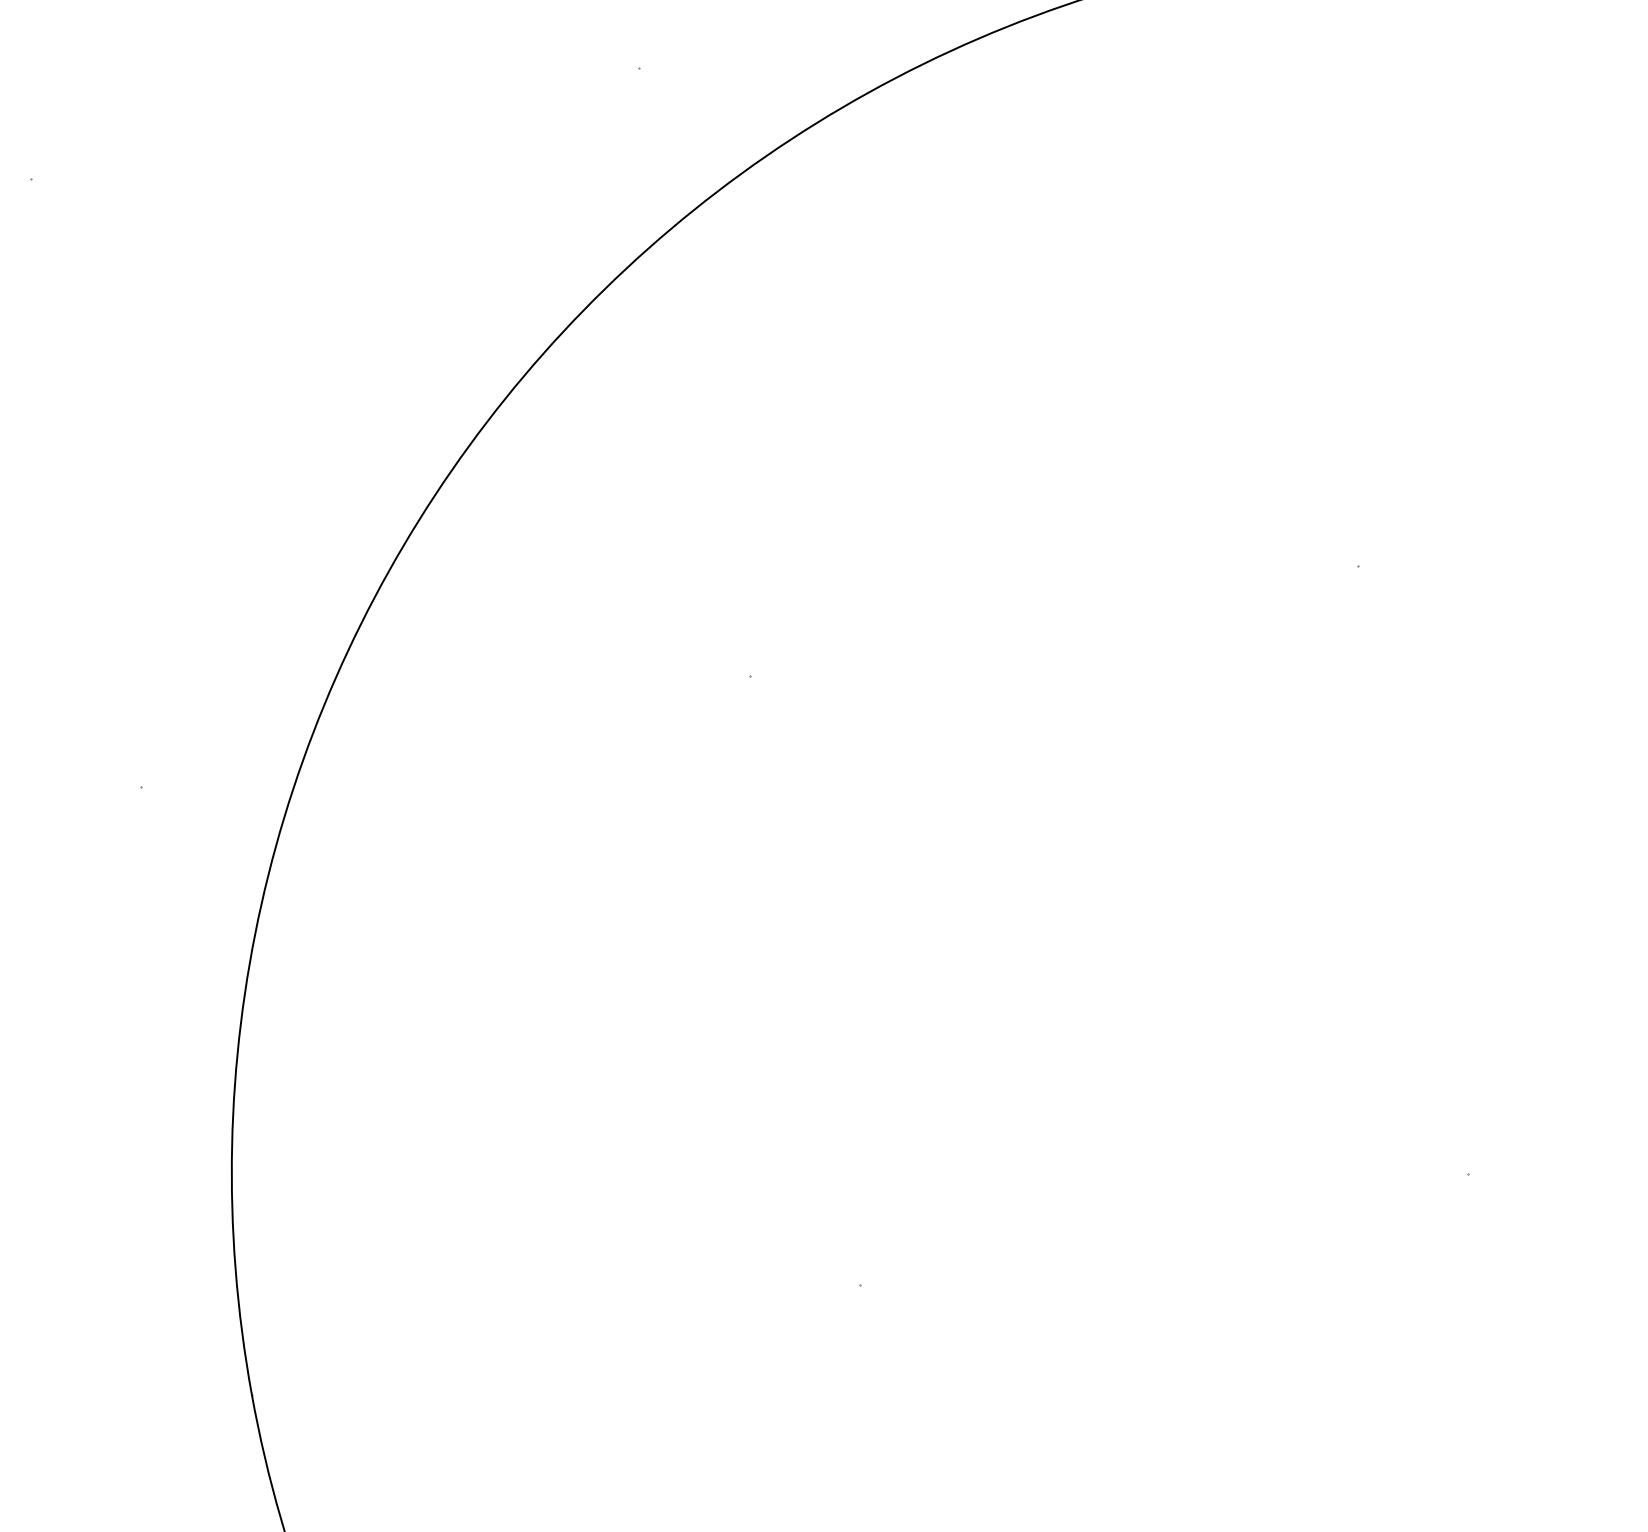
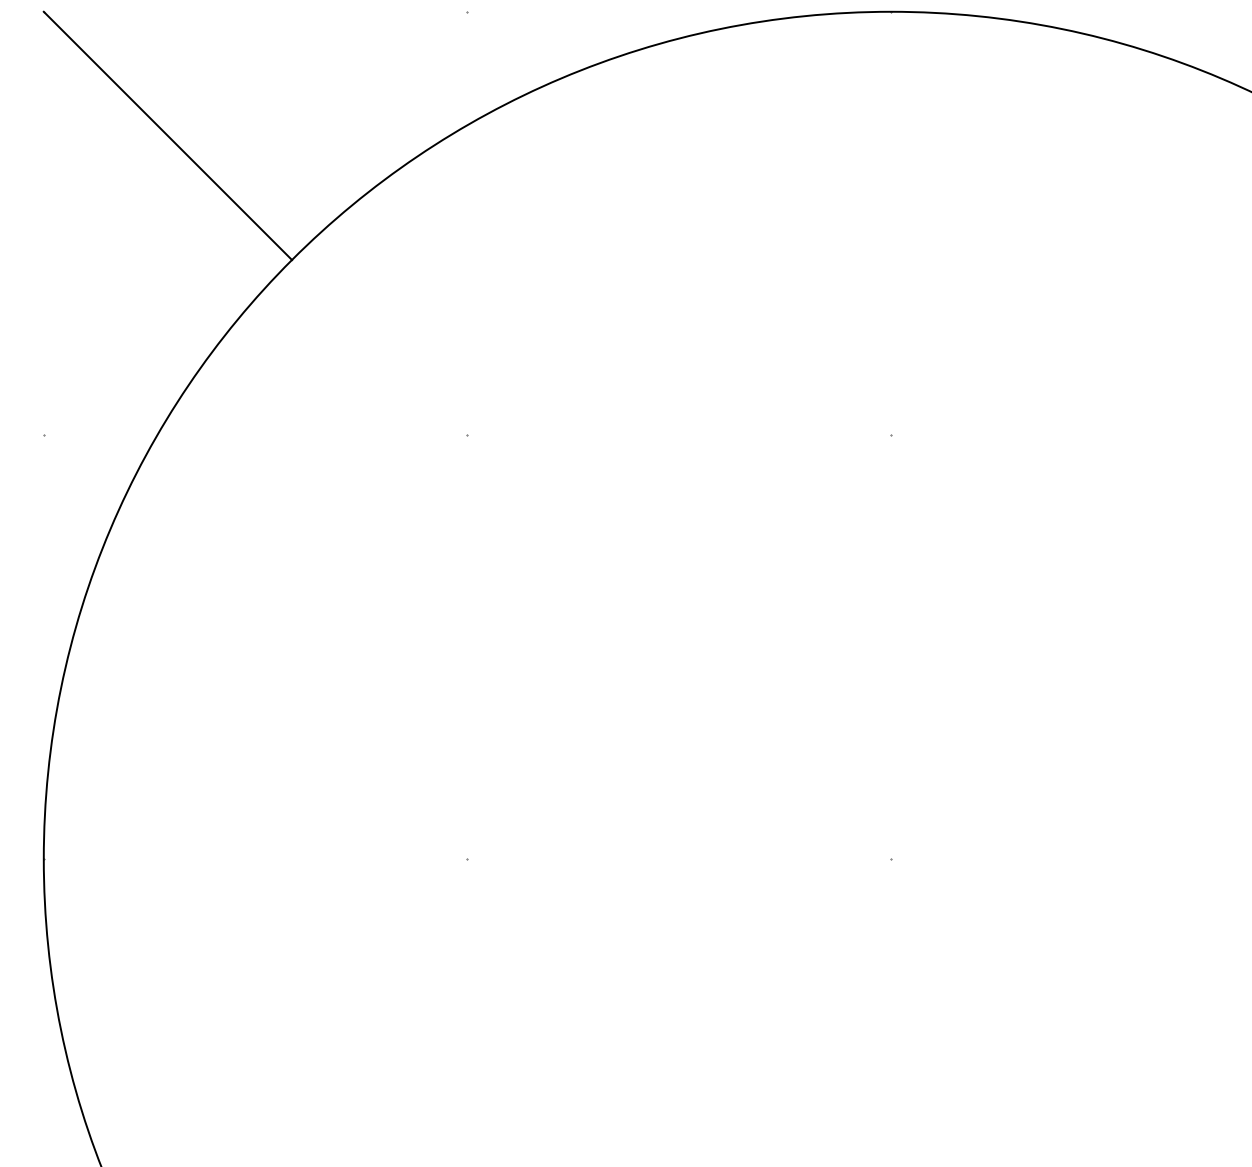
line: (240, 324) -> (167, 135), added

